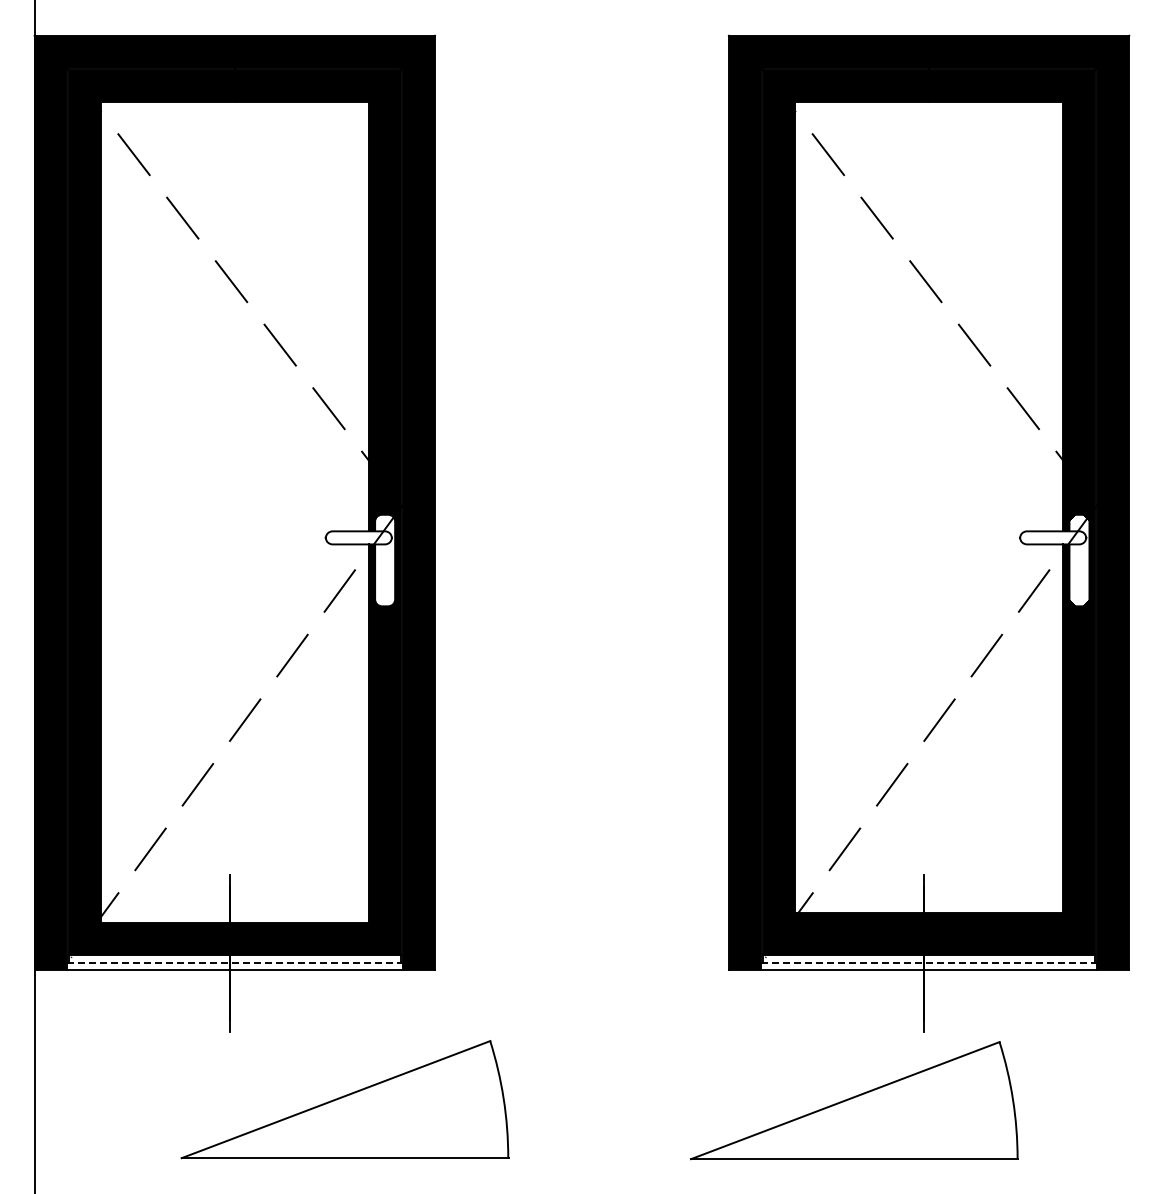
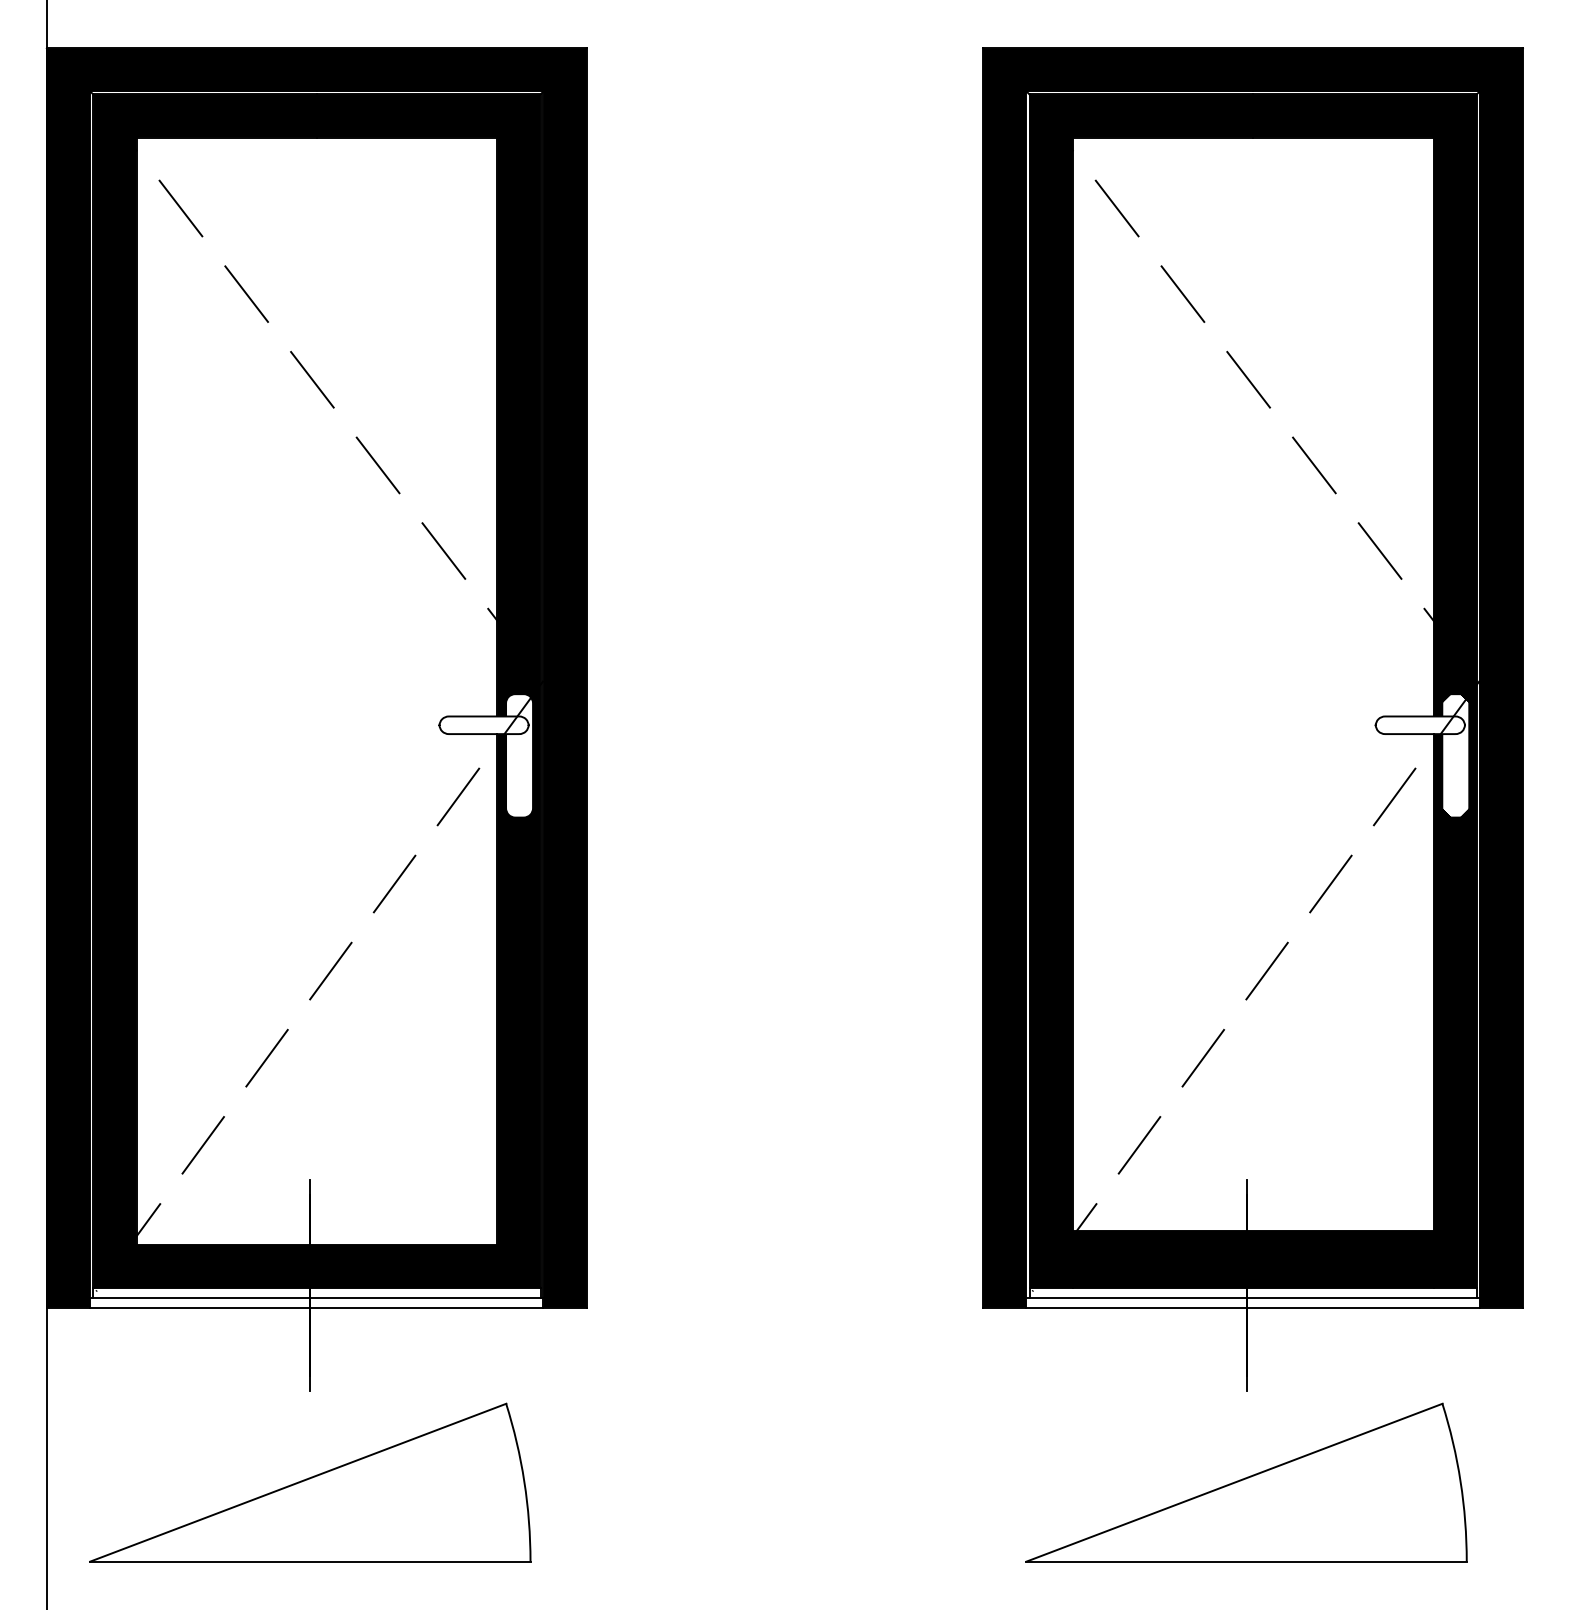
line: (235, 962) -> (317, 1297), dashed -> solid
line: (929, 962) -> (1253, 1297), dashed -> solid
part: (344, 1099) -> (309, 1482), moved
part: (854, 1100) -> (1246, 1482), moved

